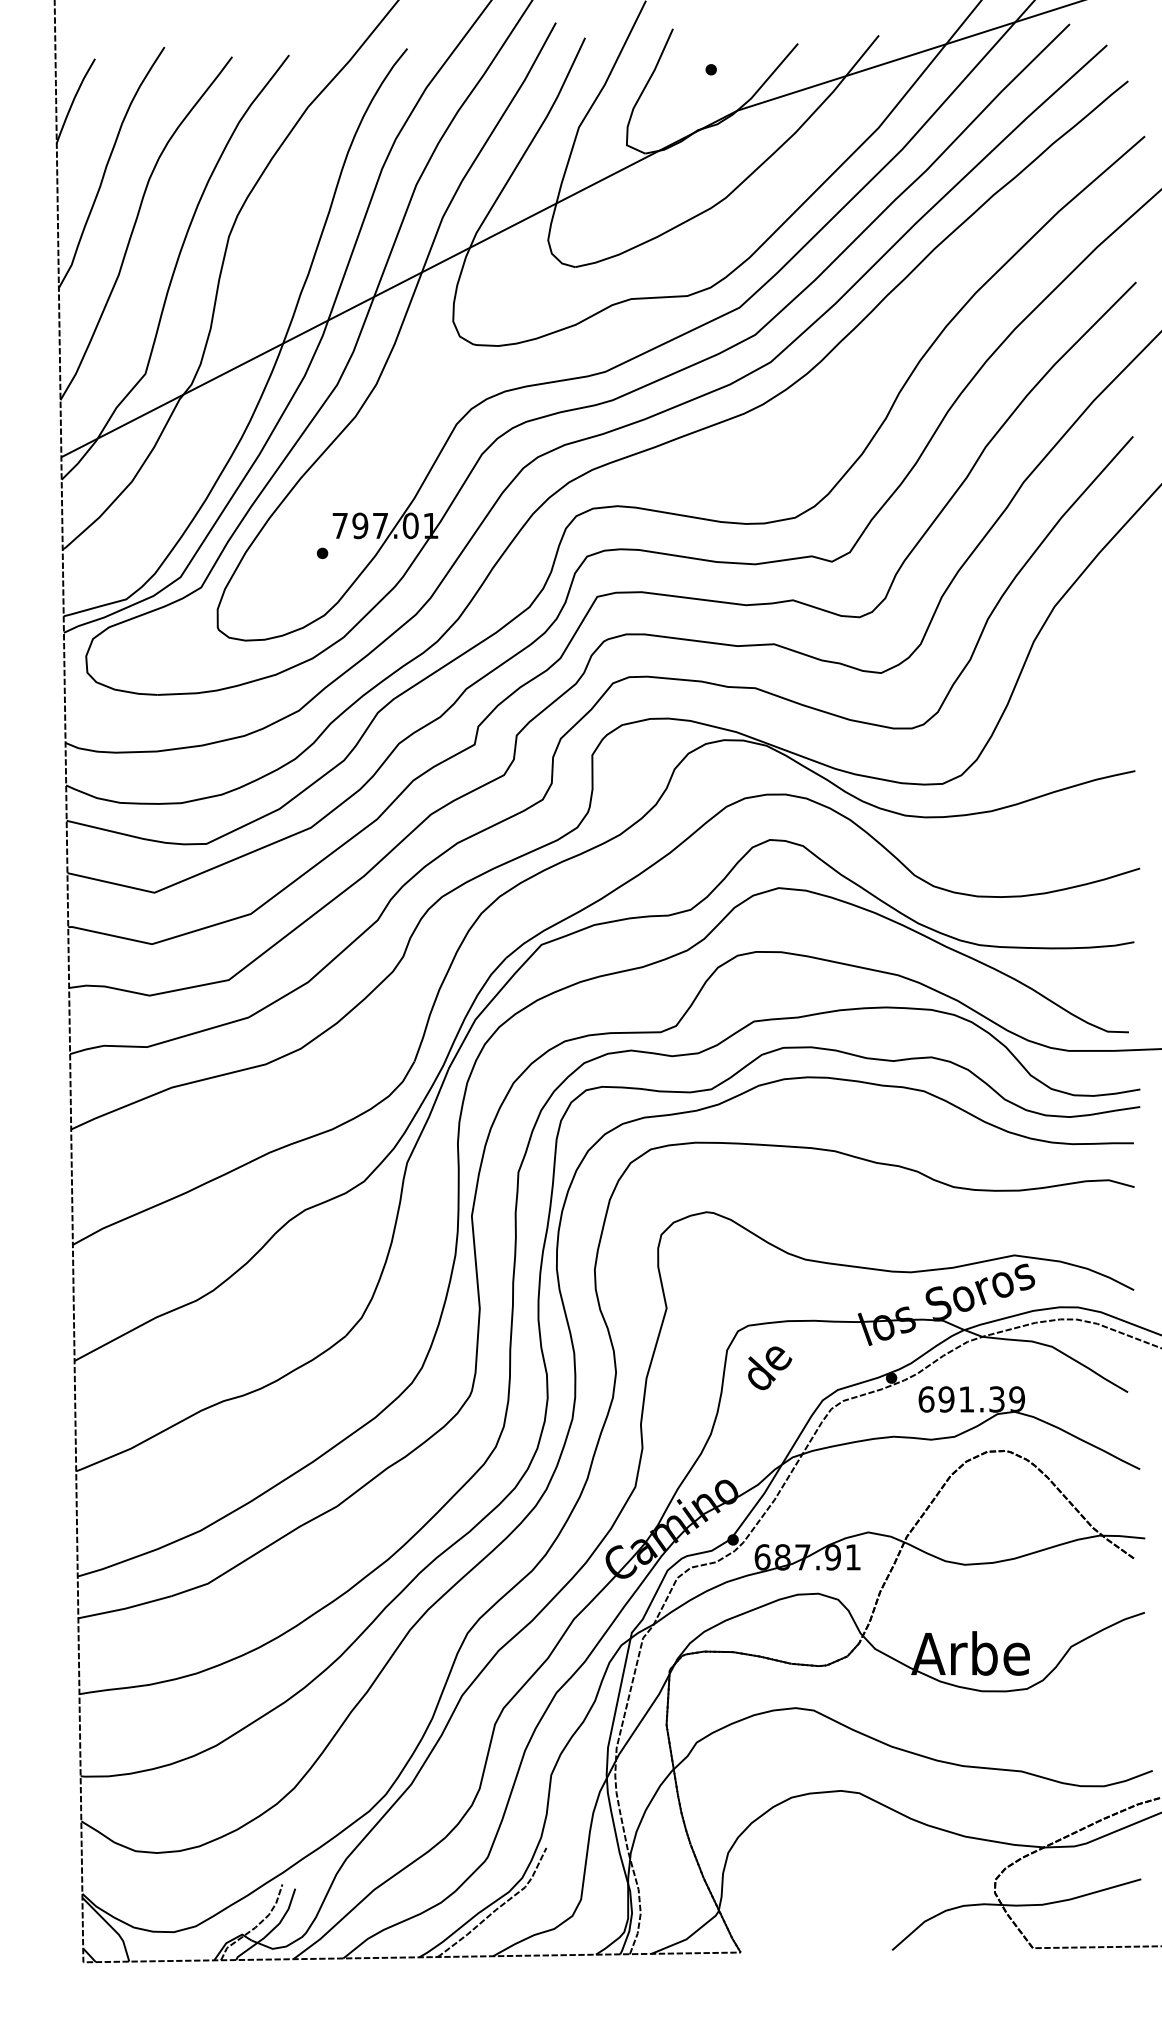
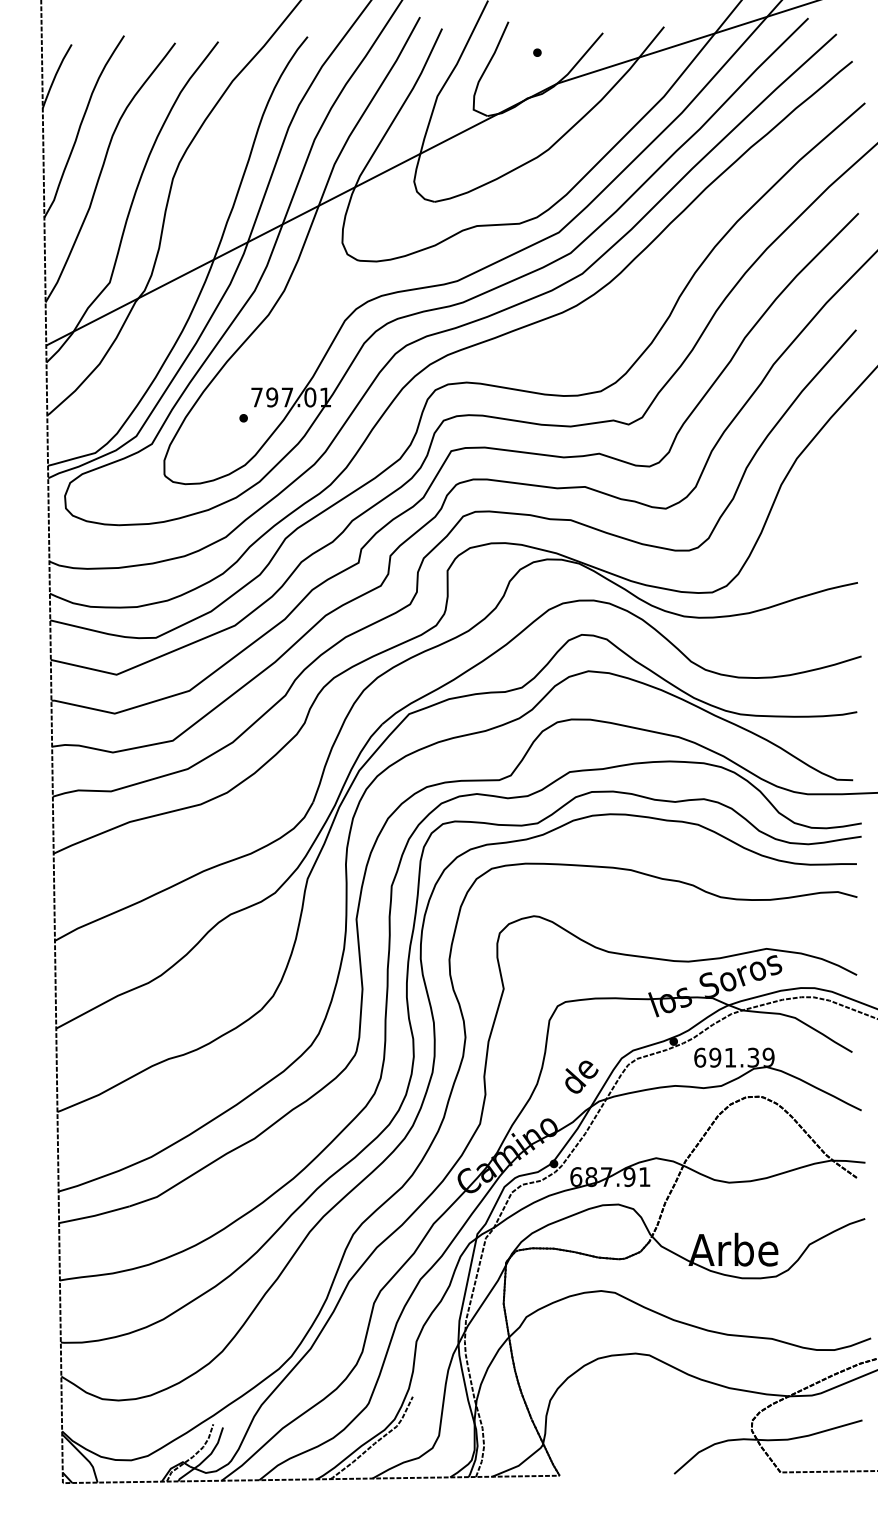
text: (769, 1367) -> (581, 1076), moved

